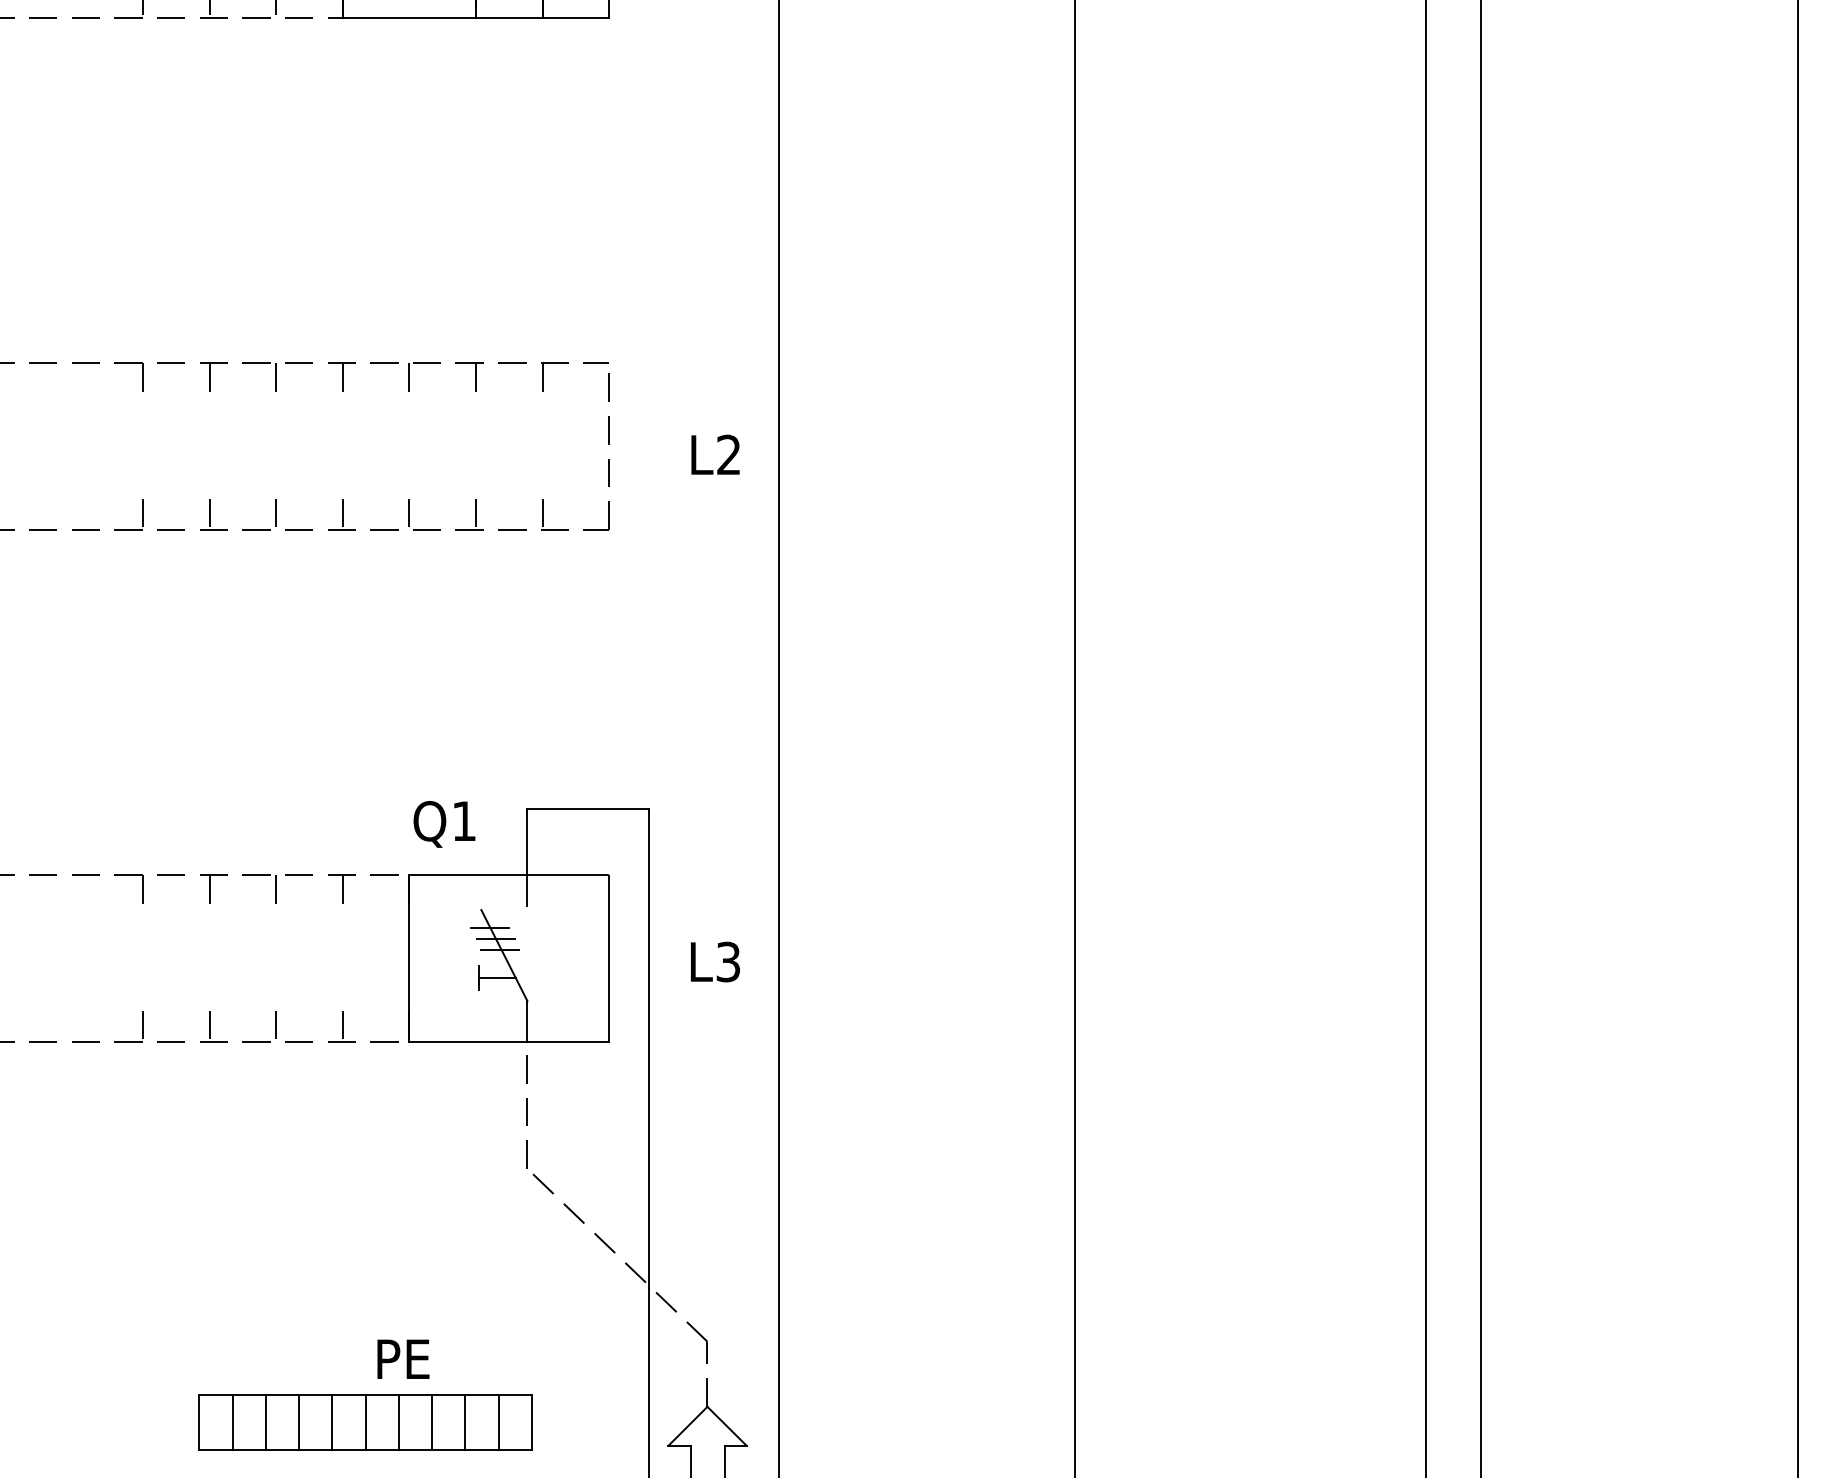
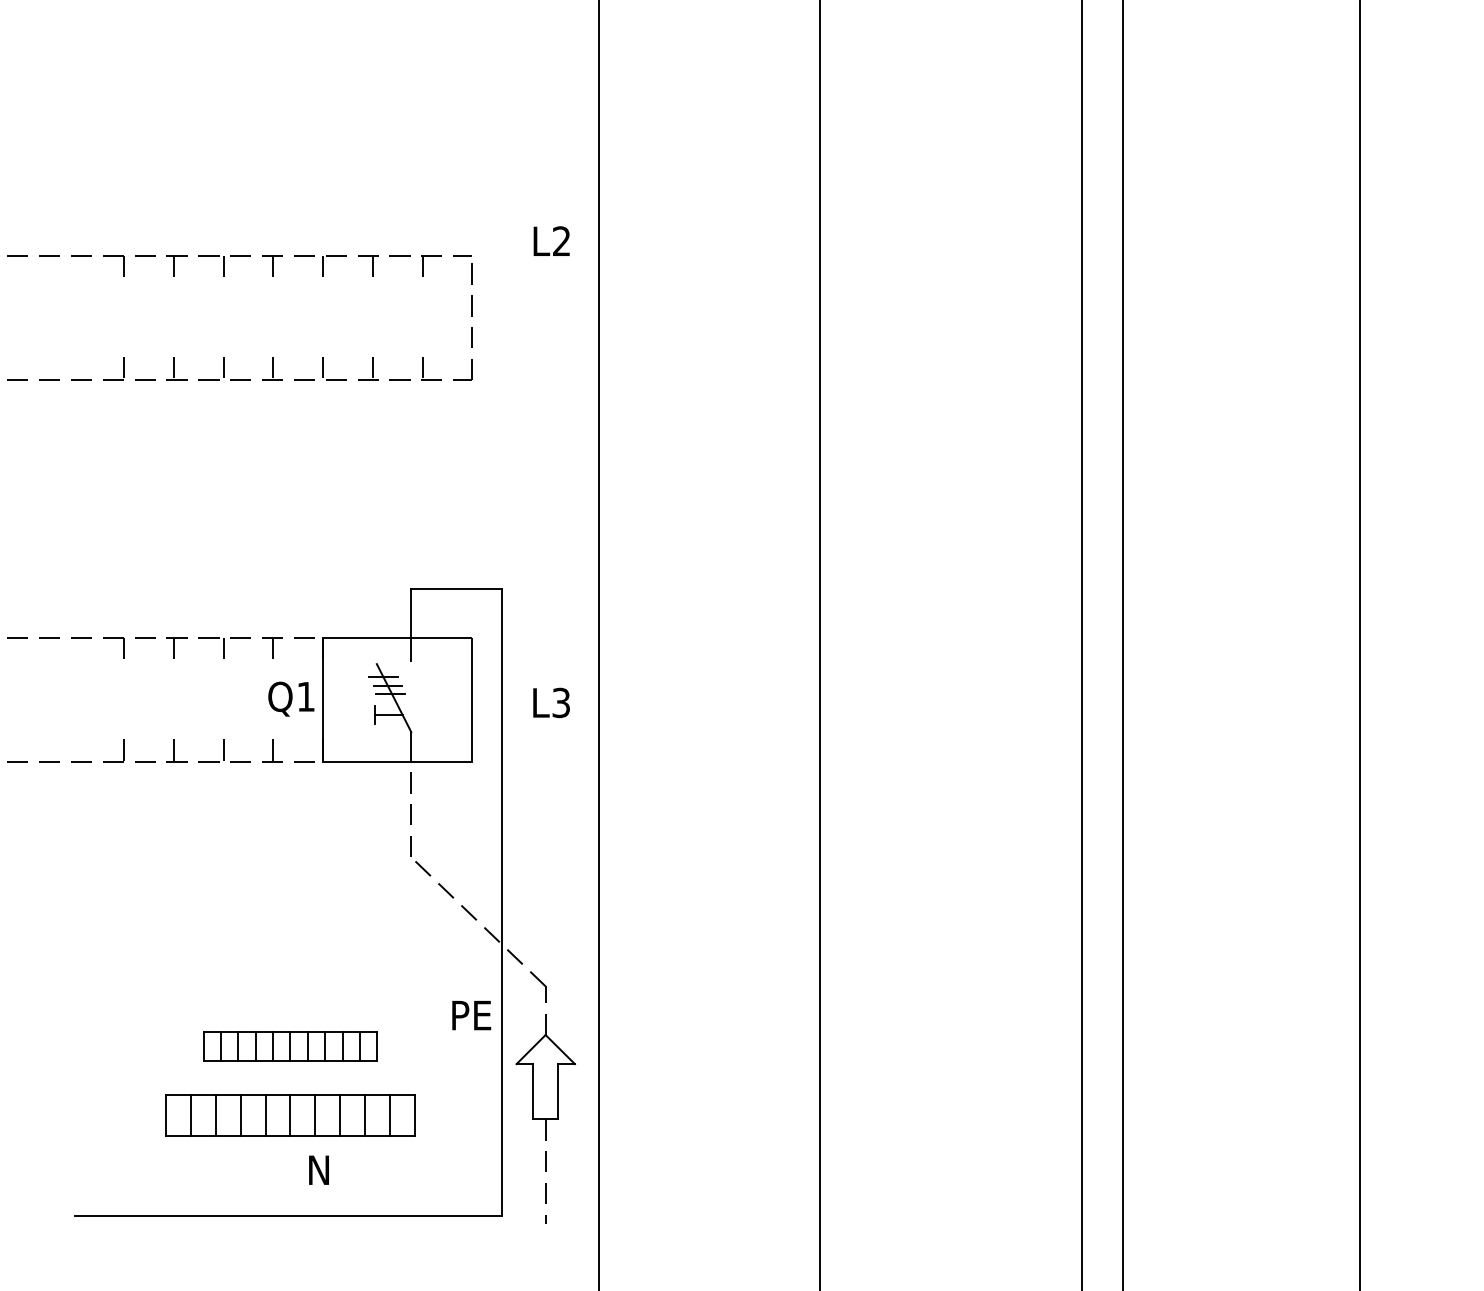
text: (715, 453) -> (551, 240), moved
text: (444, 823) -> (291, 698), moved
text: (403, 1359) -> (471, 1015), moved
part: (365, 1422) -> (290, 1046), size x0.7

